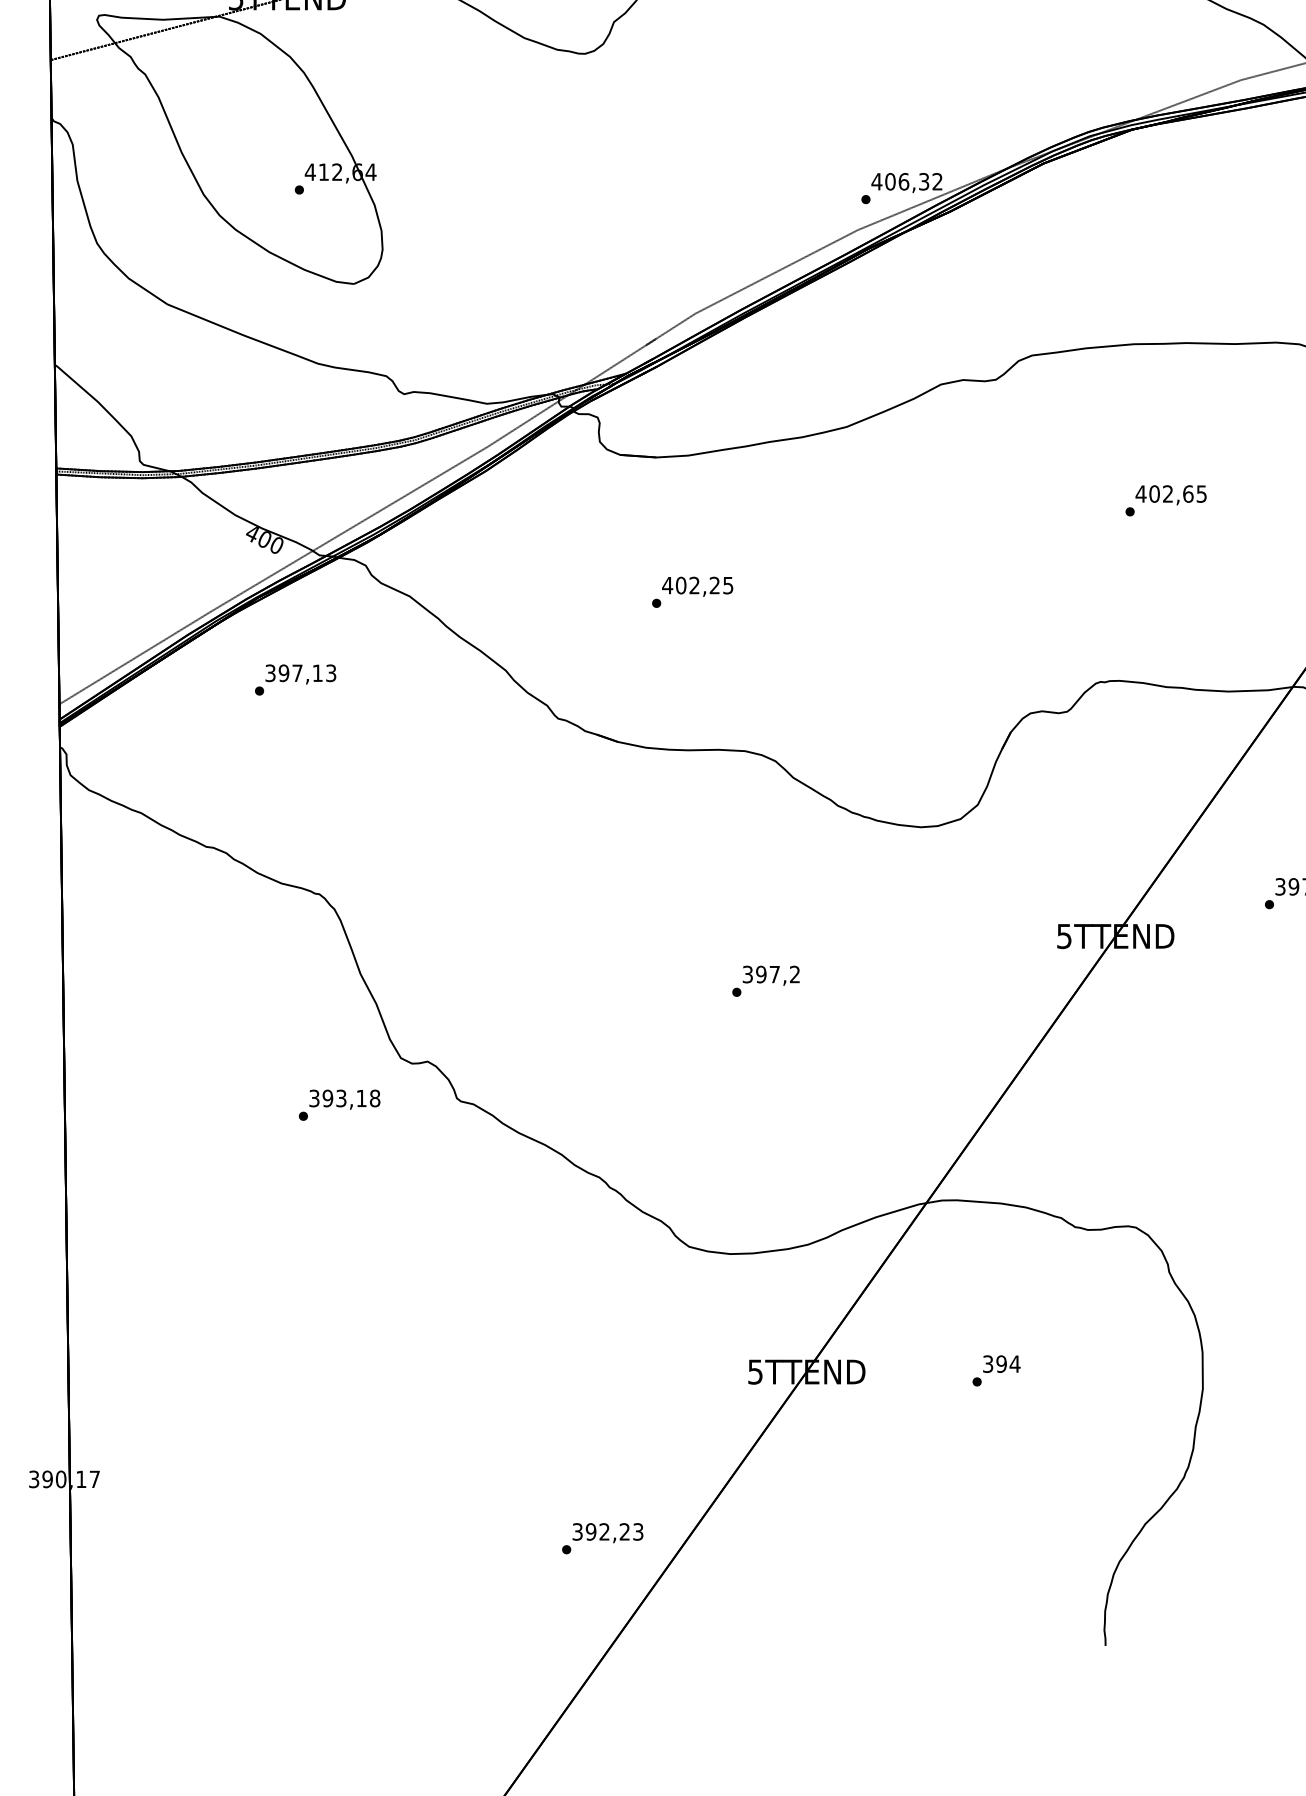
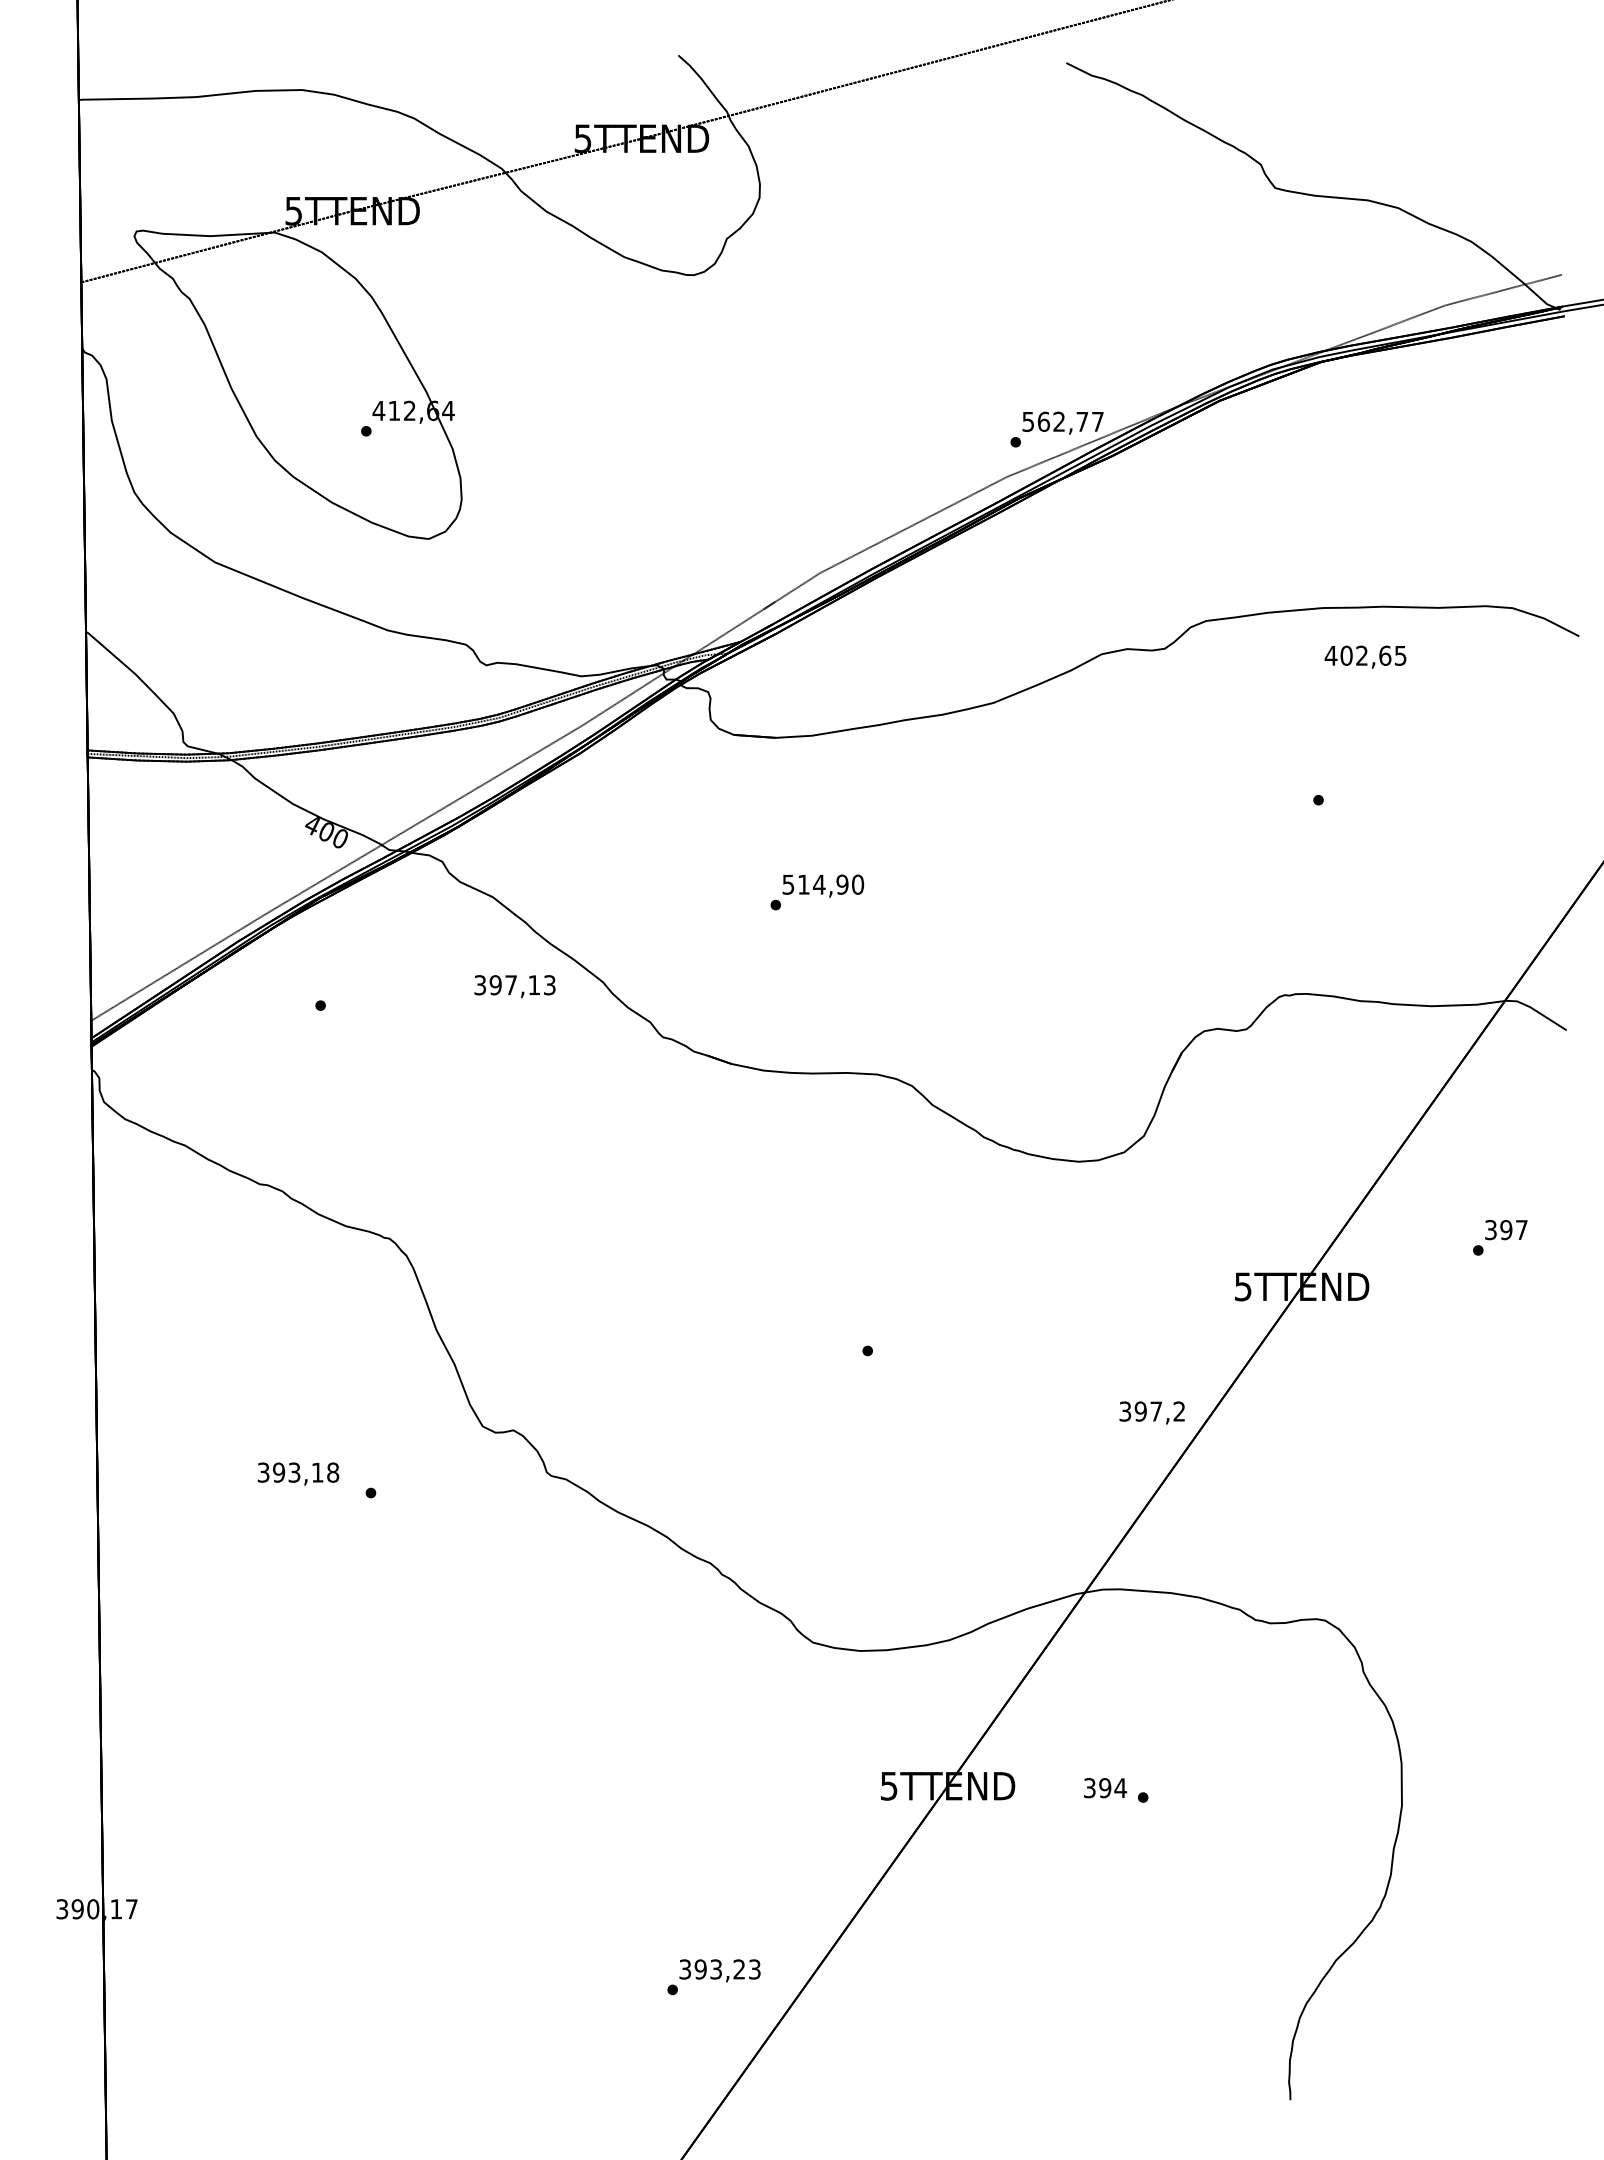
text: (906, 181) -> (1062, 421), 406,32 -> 562,77
text: (1171, 494) -> (1365, 656), moved
text: (698, 585) -> (823, 884), 402,25 -> 514,90
text: (300, 674) -> (514, 986), moved
text: (770, 975) -> (1151, 1412), moved
text: (344, 1099) -> (298, 1473), moved
text: (1001, 1364) -> (1105, 1788), moved
text: (604, 1531) -> (715, 1969), 392,23 -> 393,23

